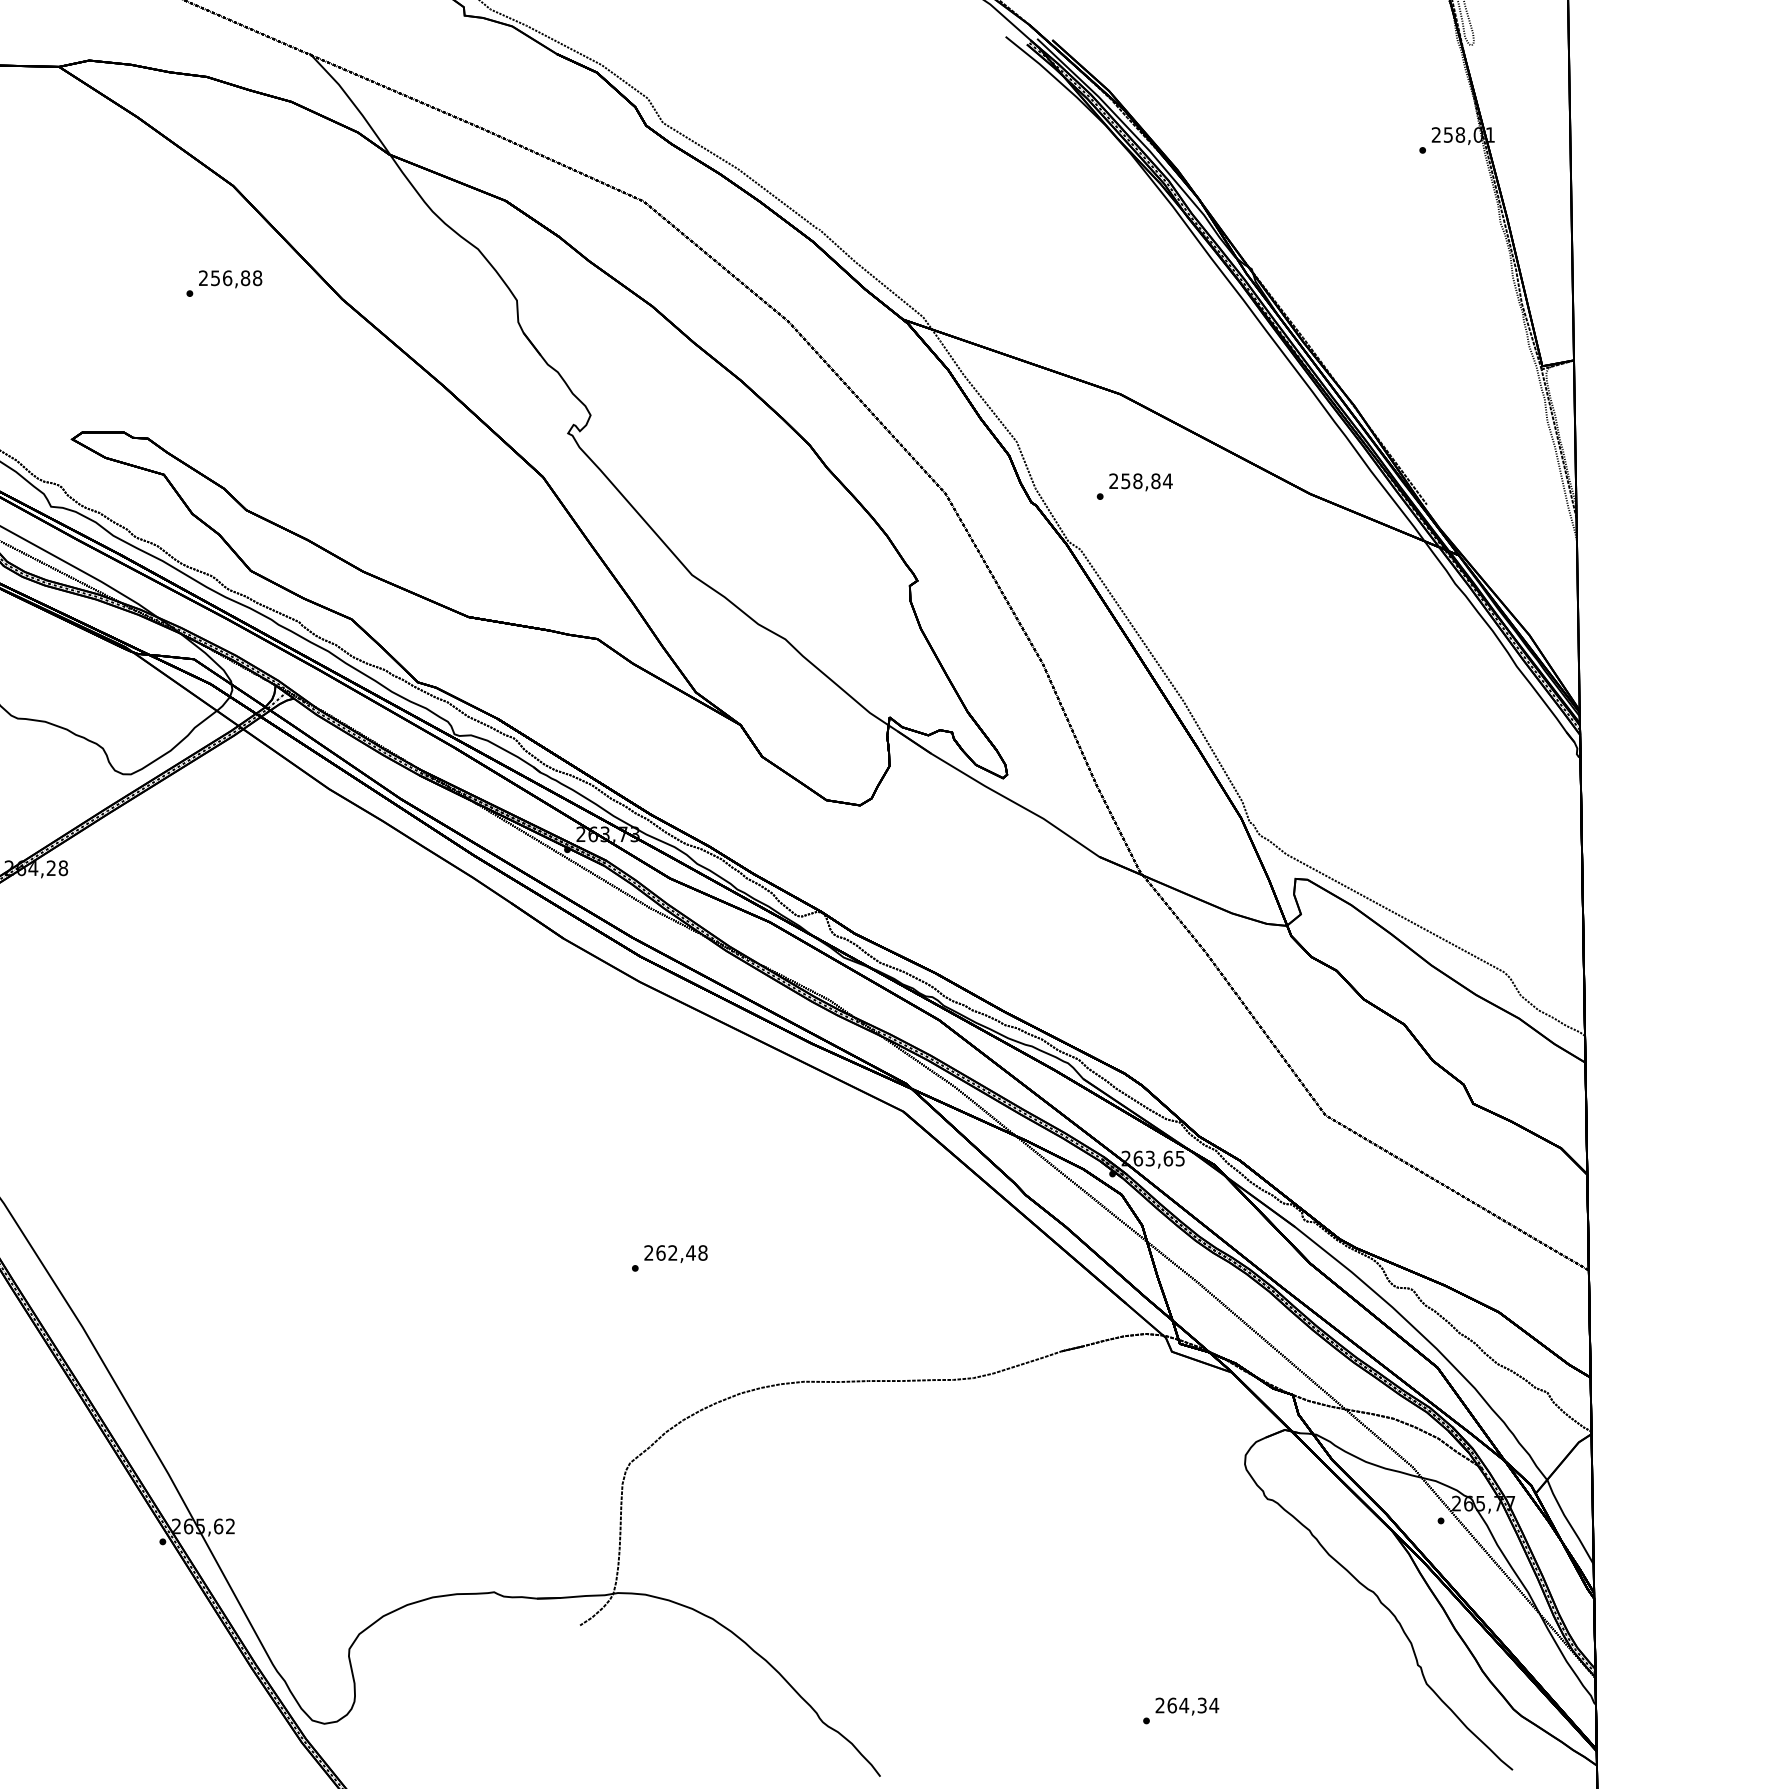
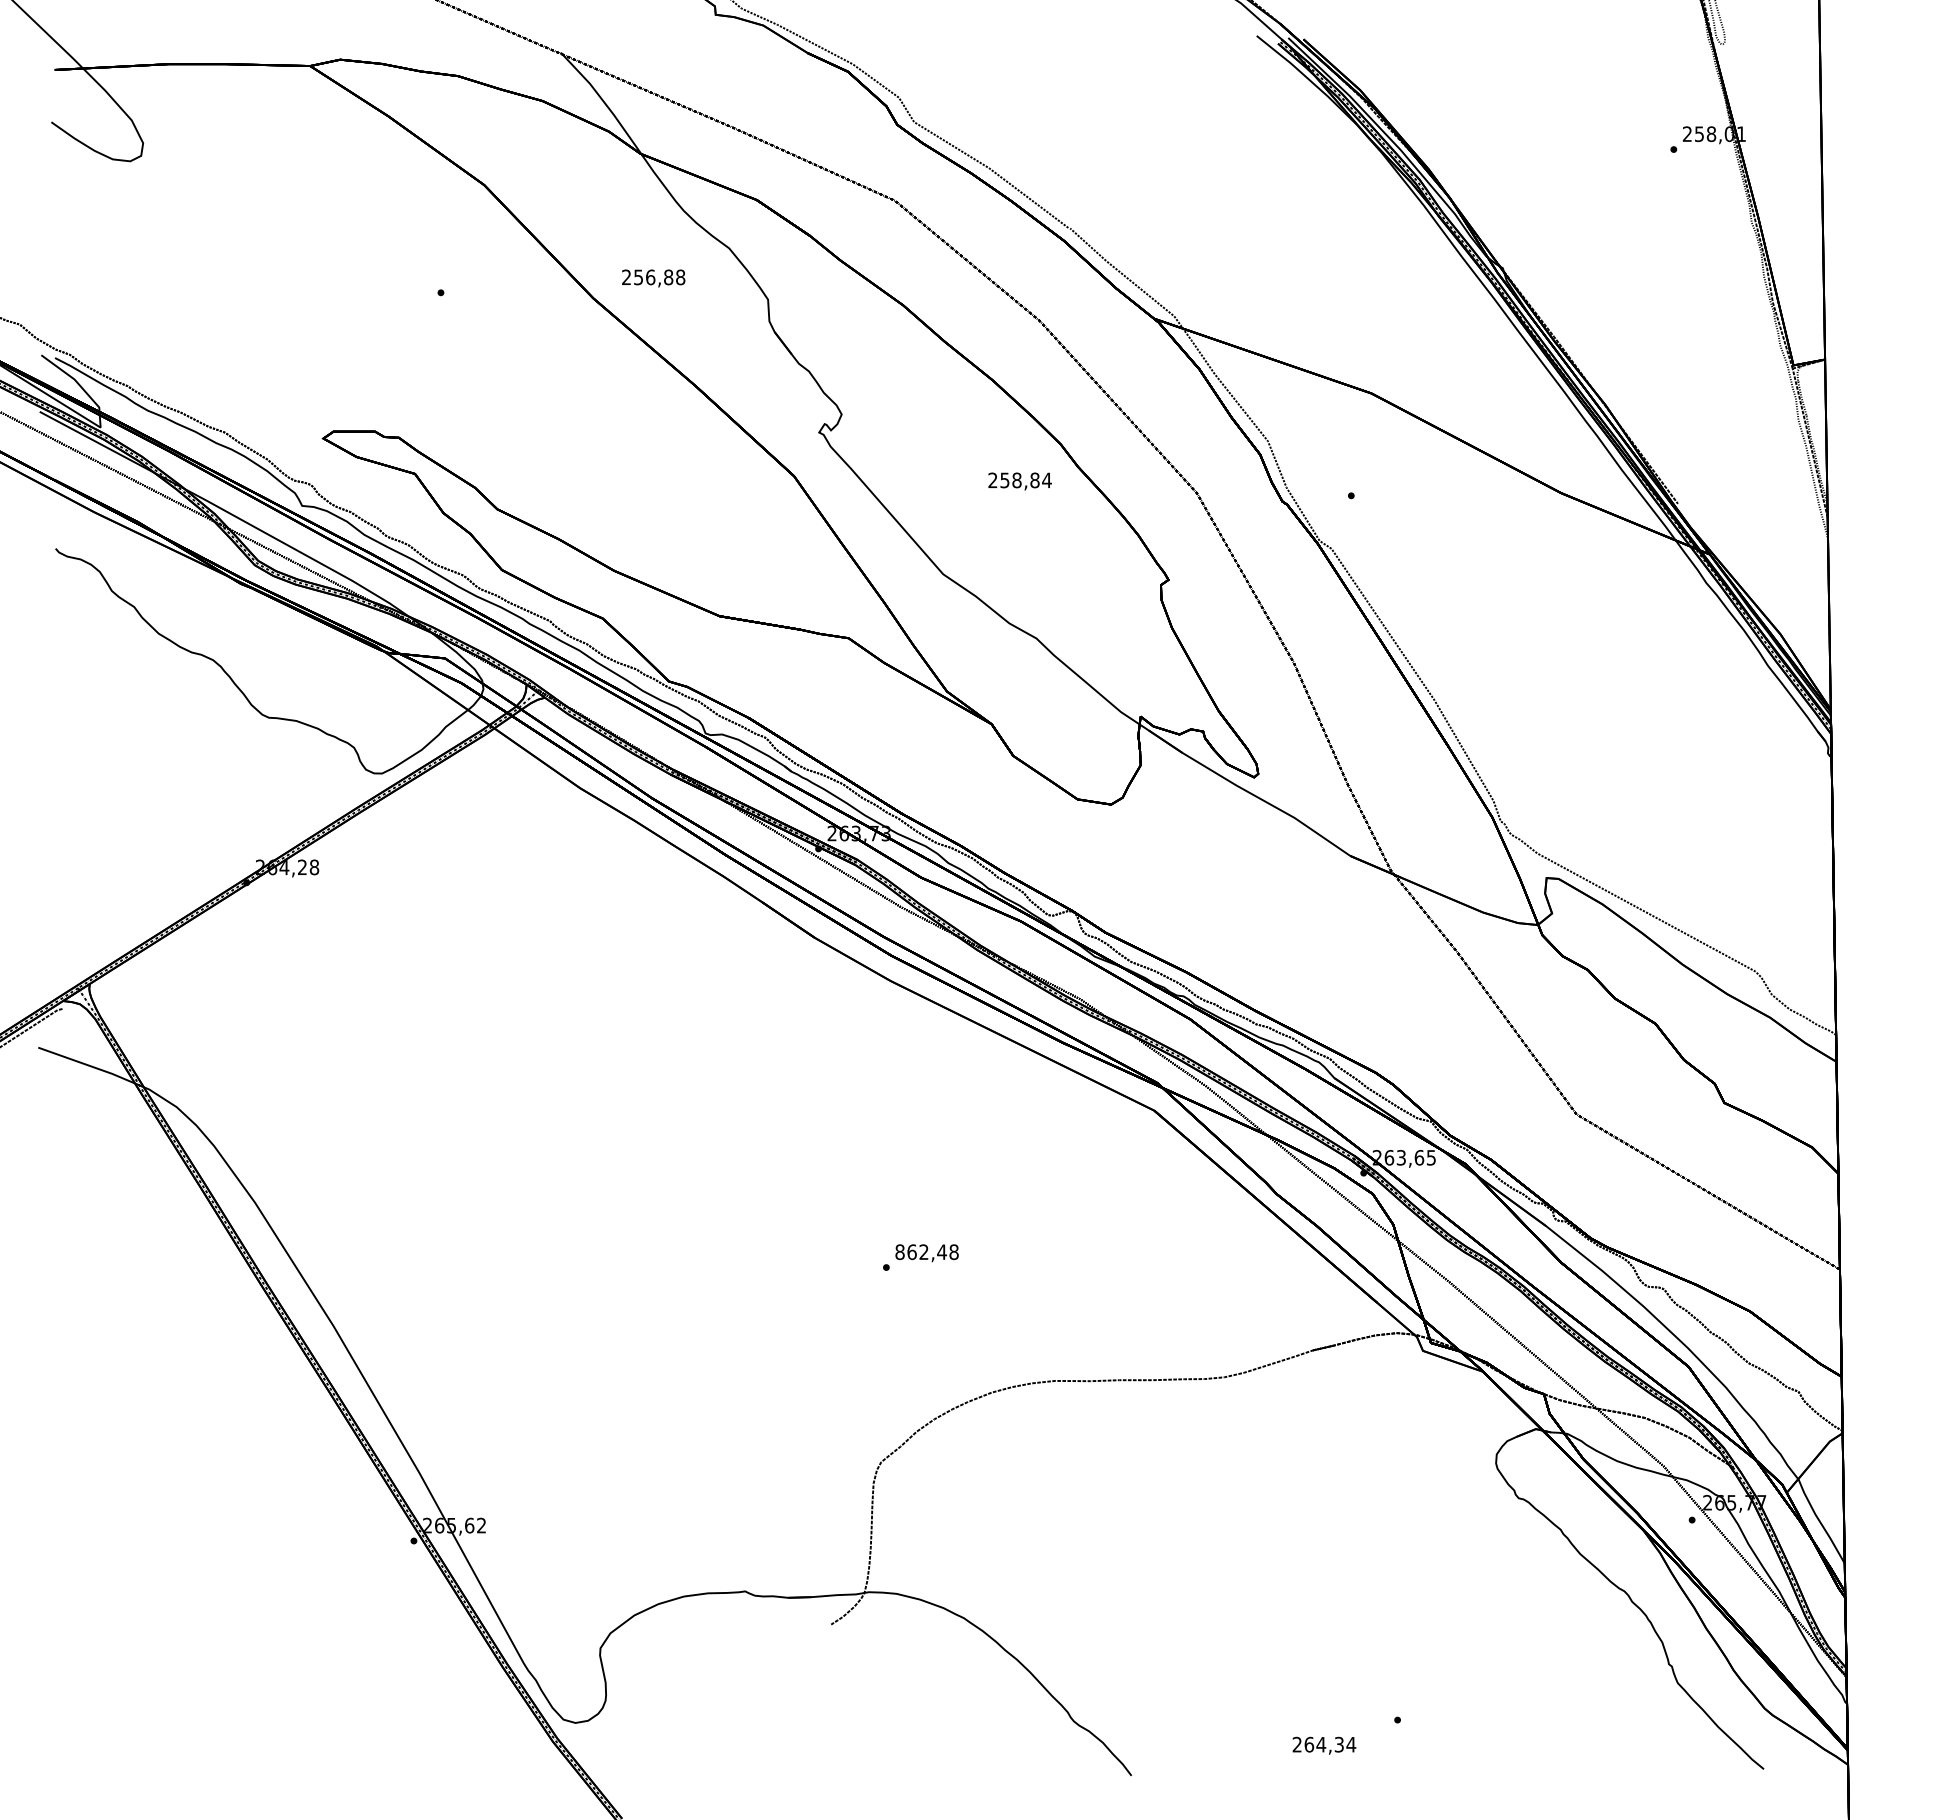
text: (230, 279) -> (653, 278), moved
text: (1140, 482) -> (1019, 481), moved
text: (648, 1253) -> (899, 1252), 262,48 -> 862,48
text: (1187, 1706) -> (1324, 1745), moved

